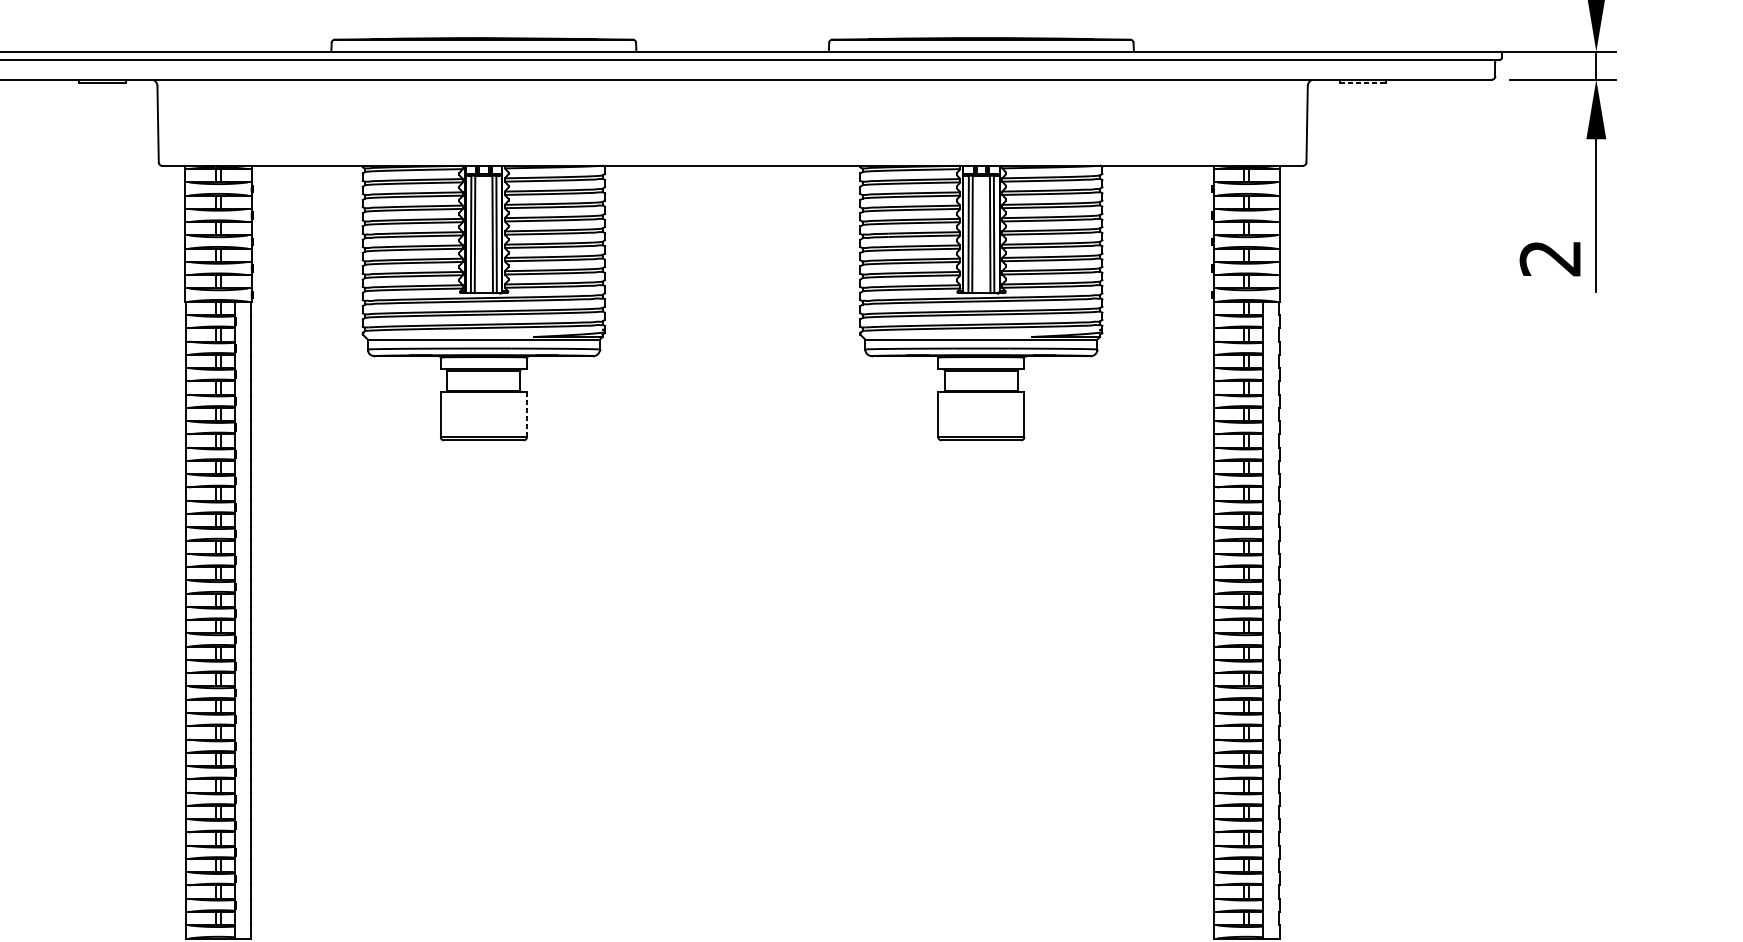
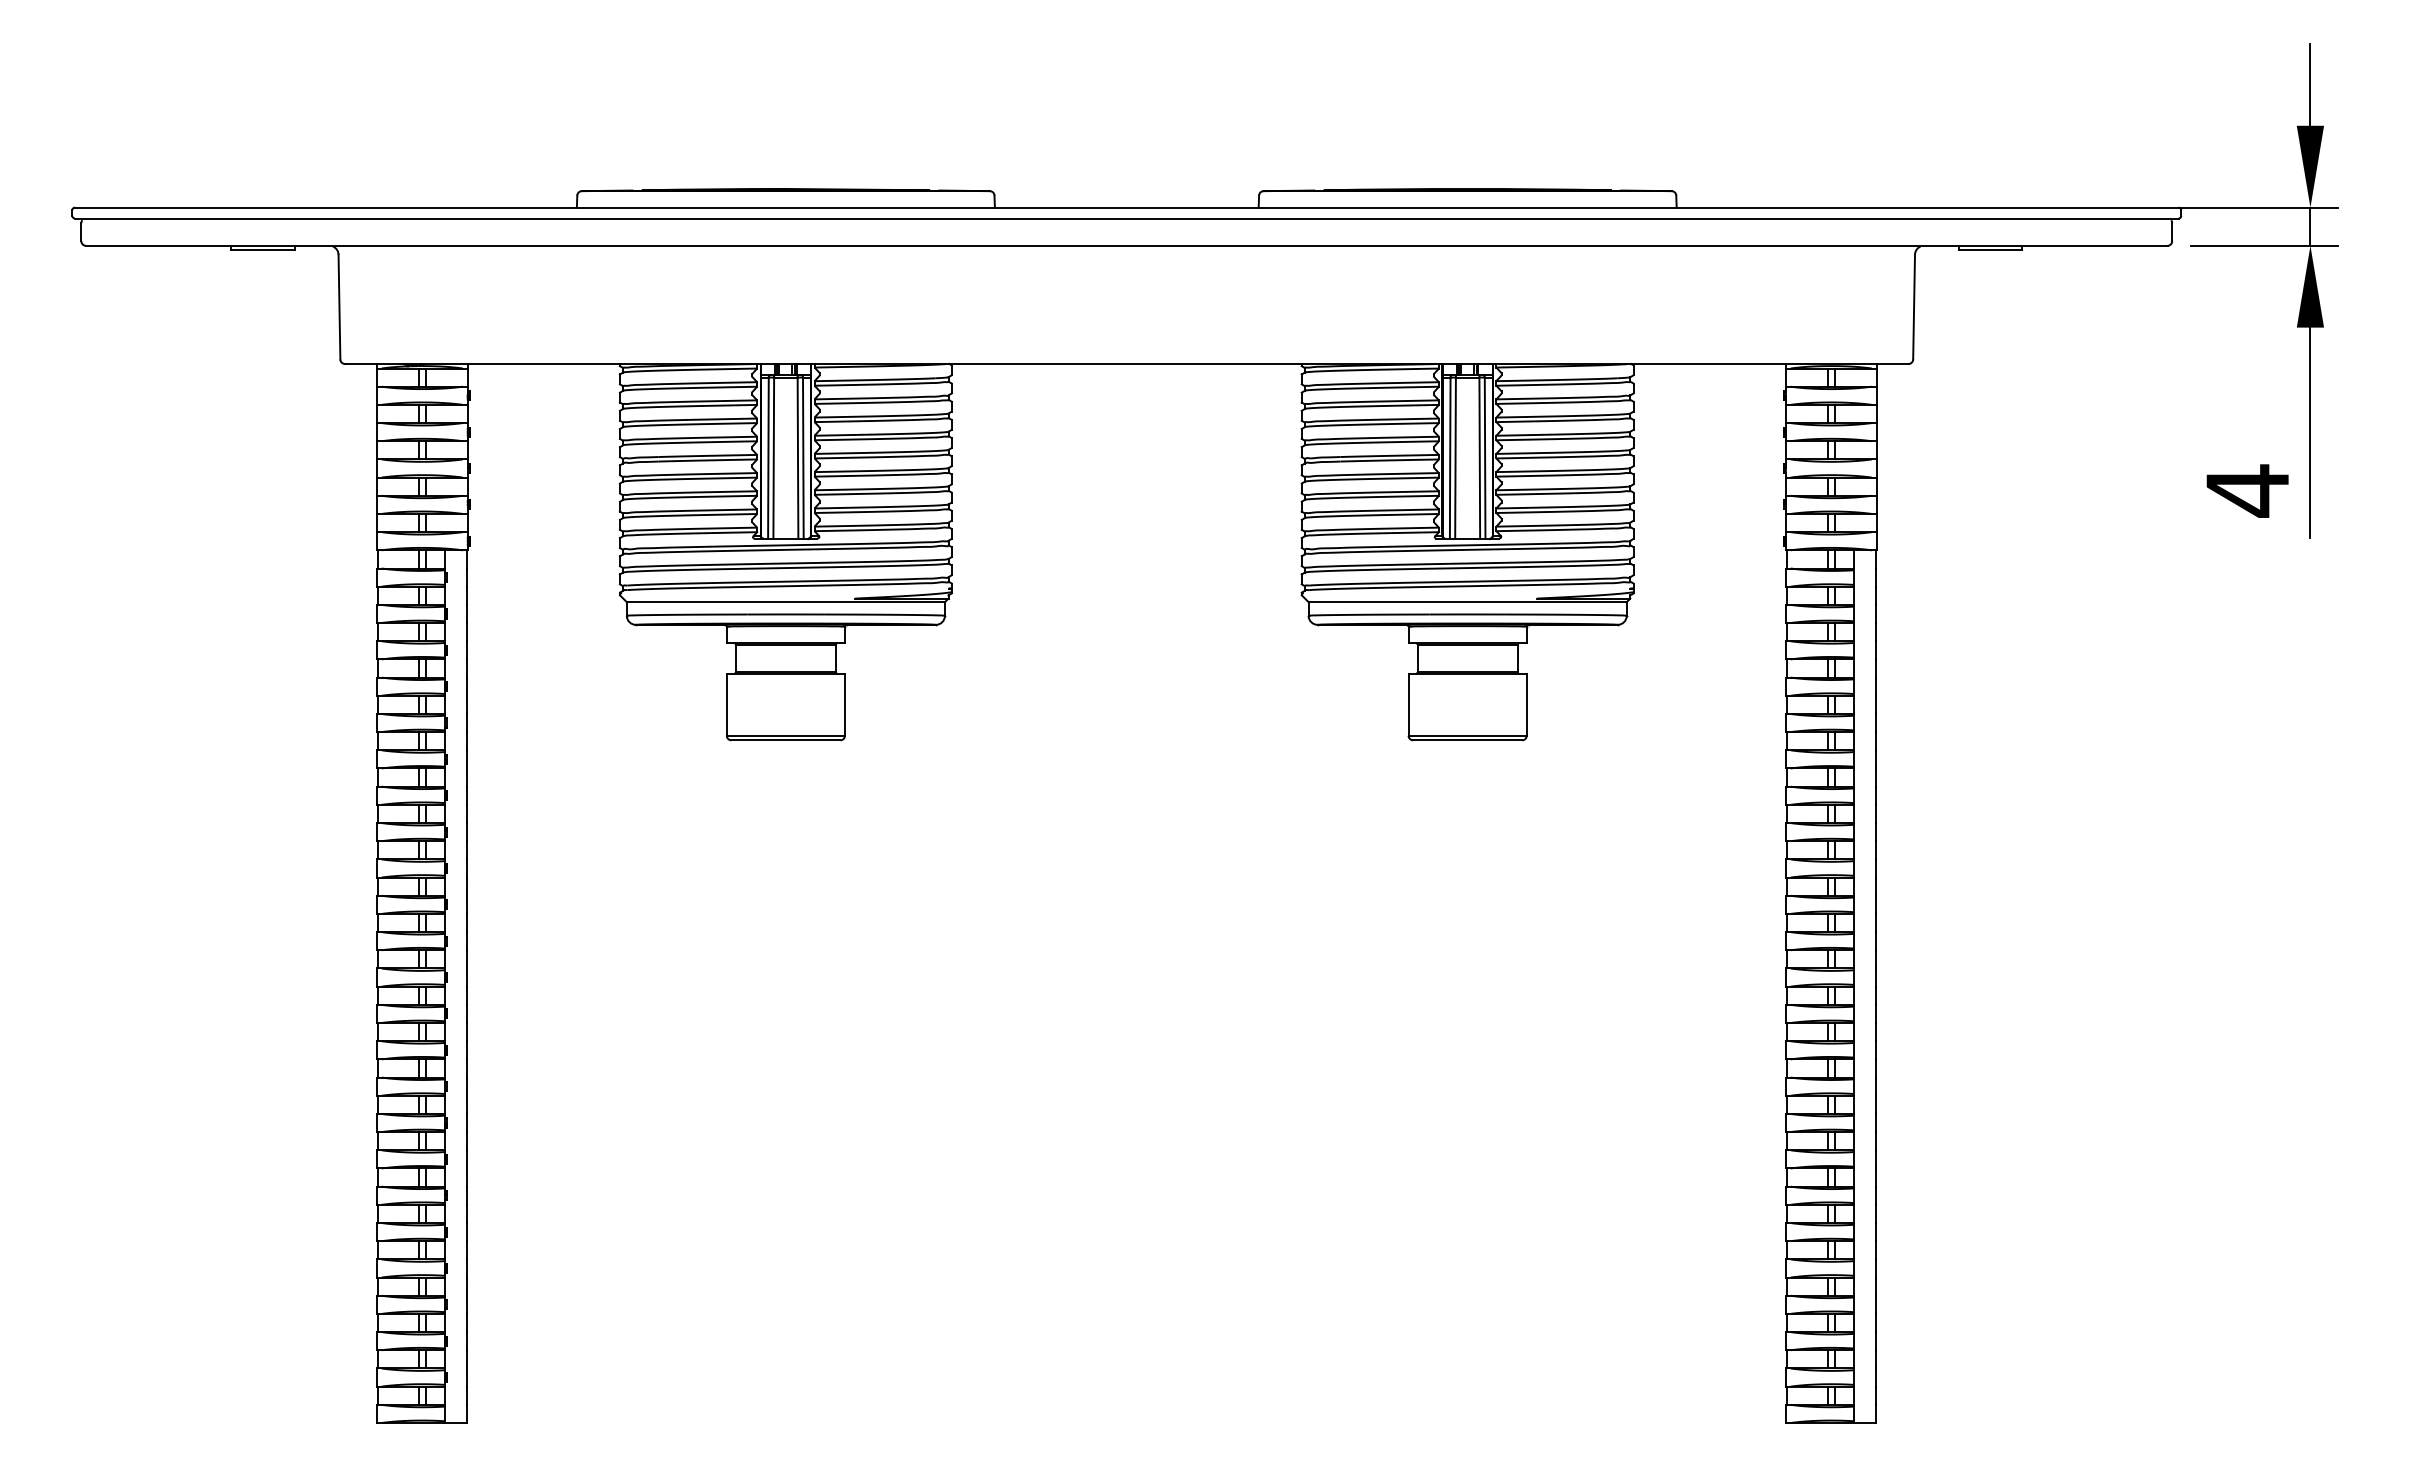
line: (1362, 82) -> (1990, 250), dashed -> solid
text: (1549, 258) -> (2246, 490), 2 -> 4
line: (526, 414) -> (844, 704), dashed -> solid

